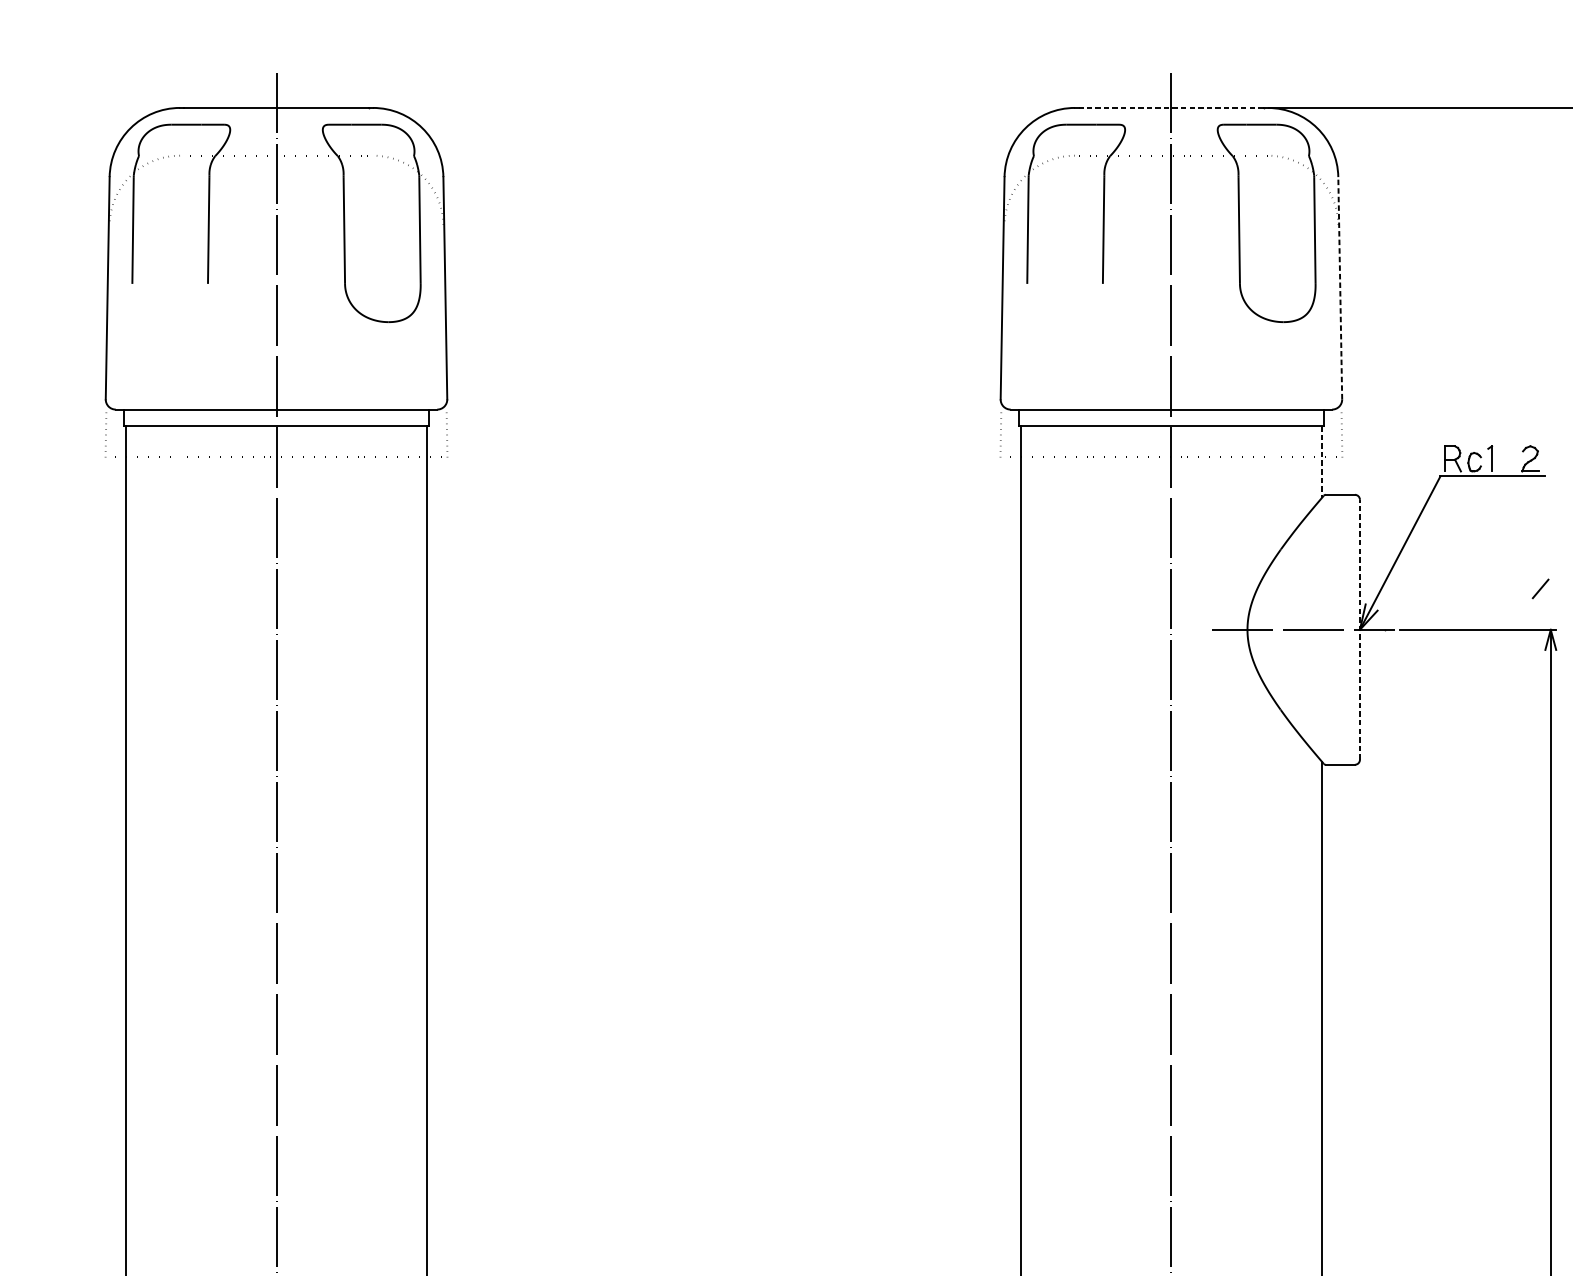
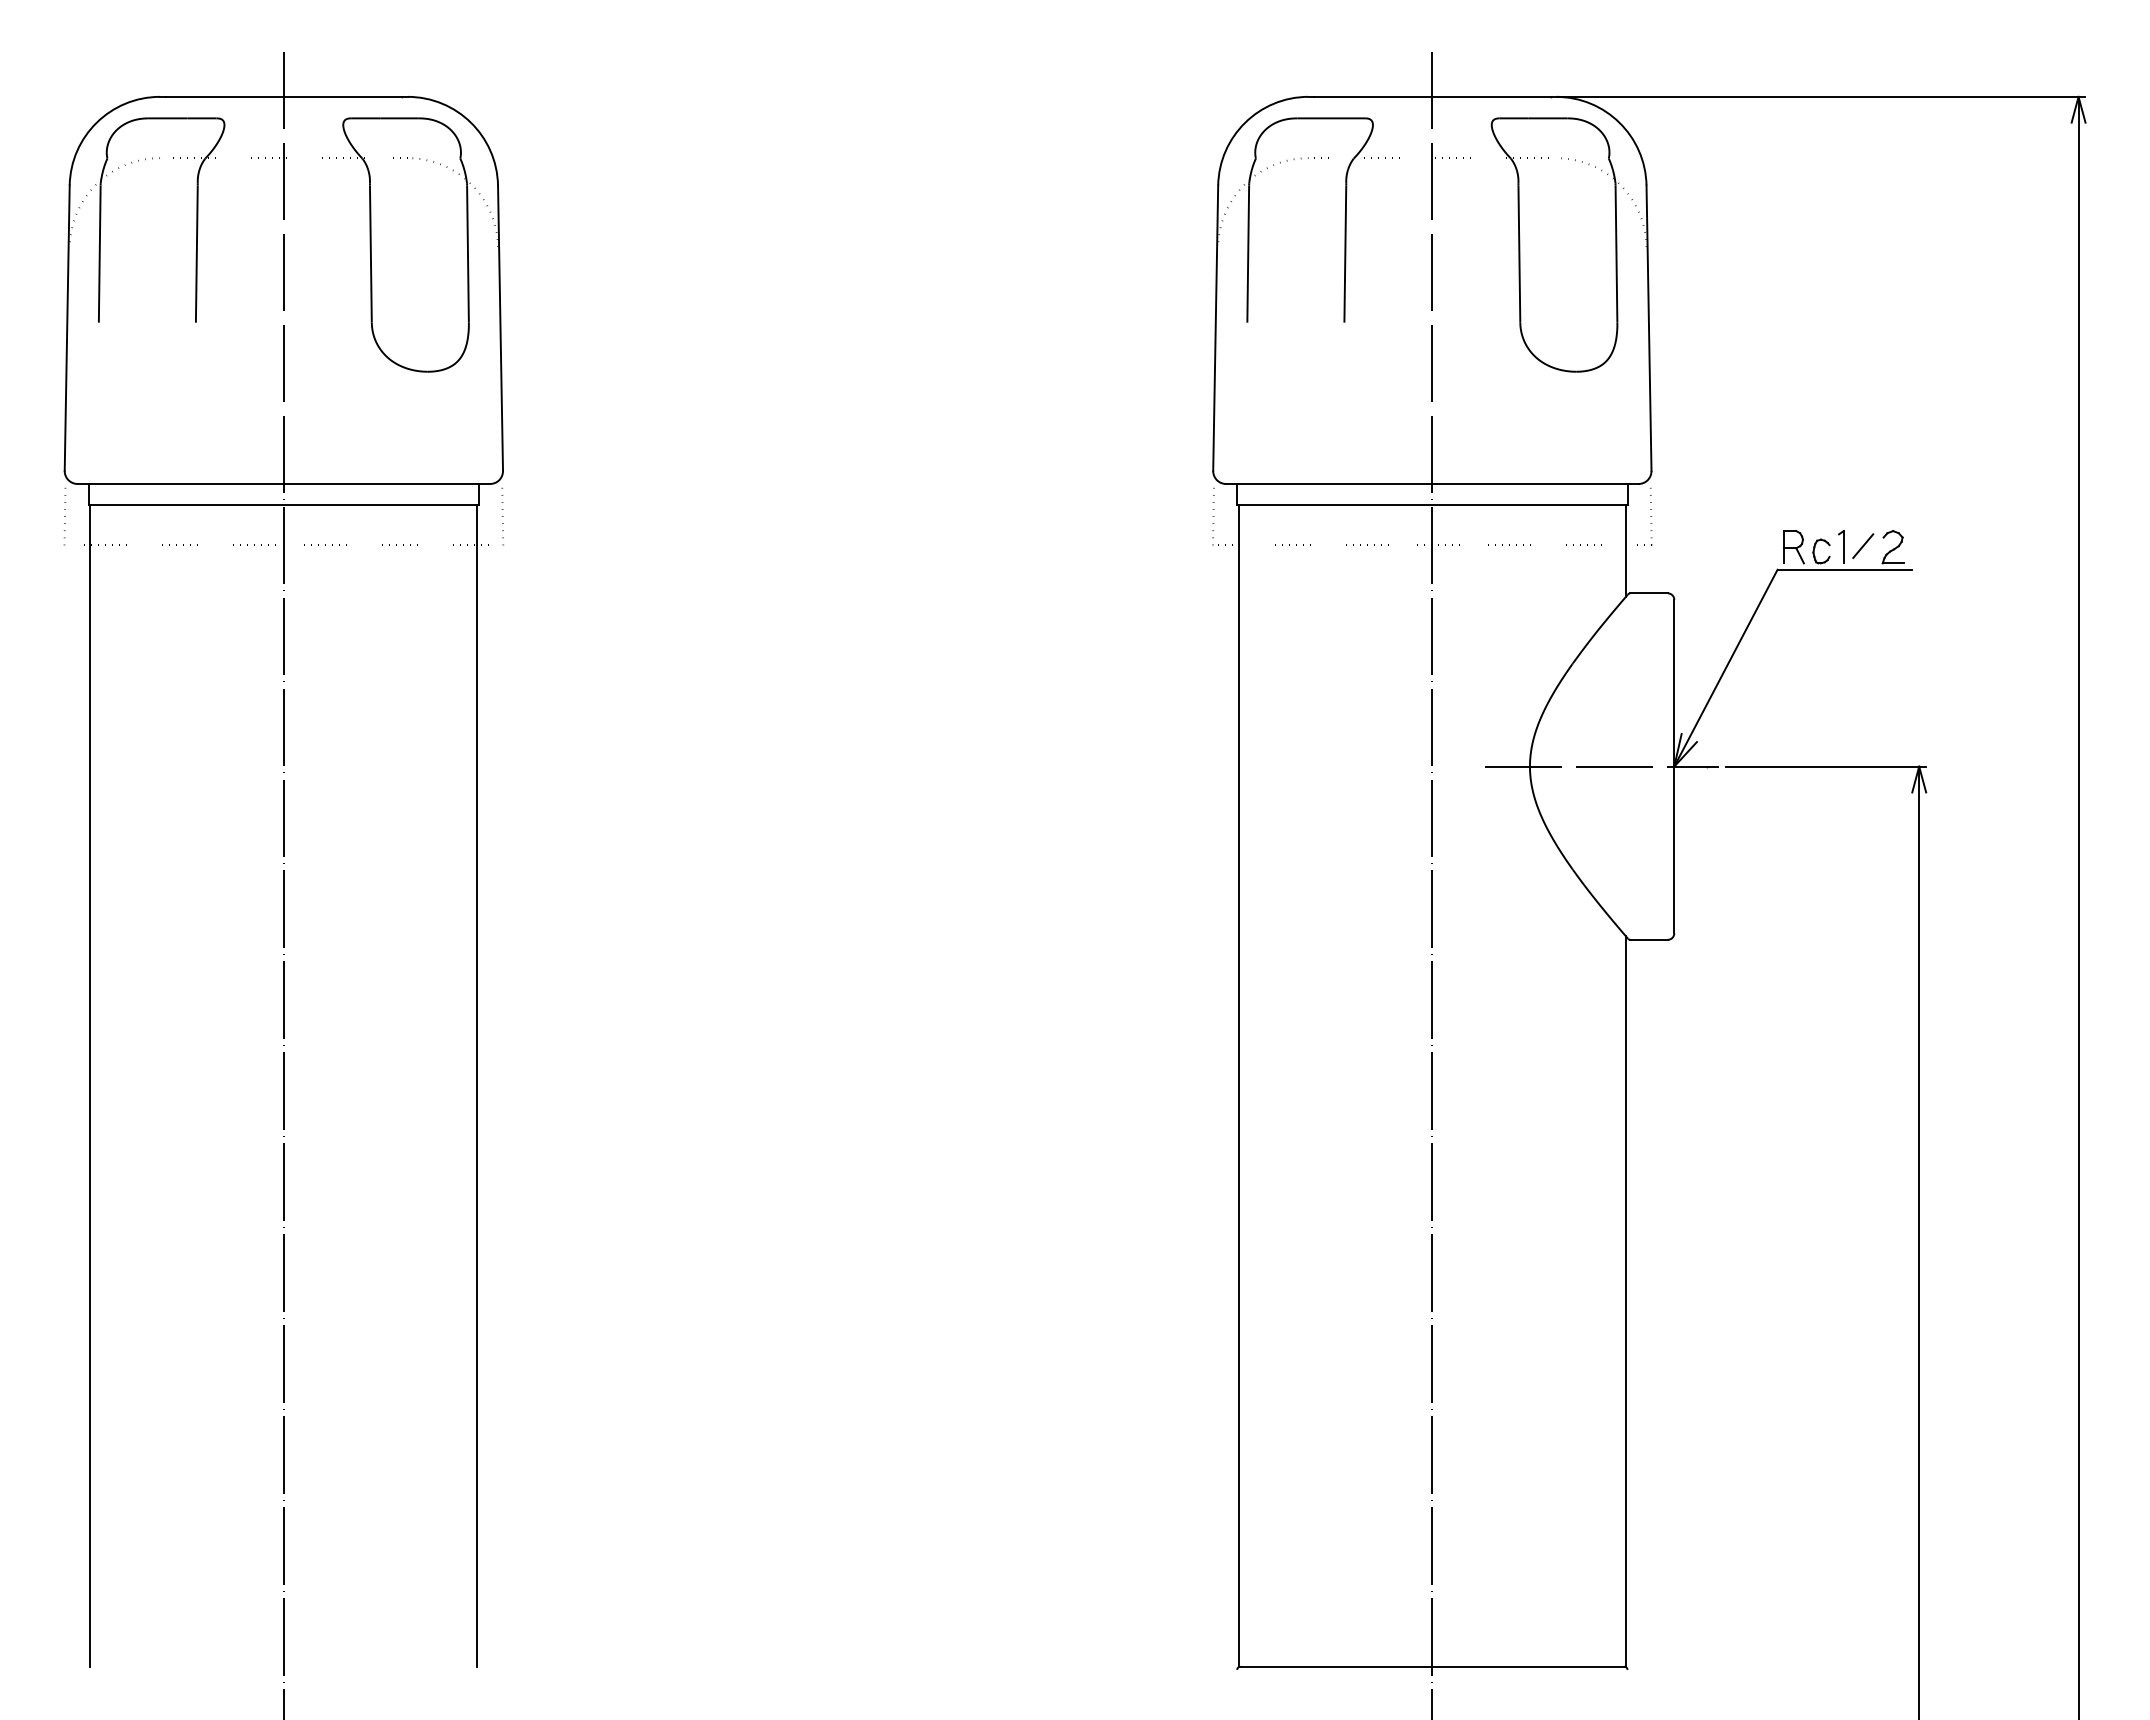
line: (1170, 107) -> (1431, 96), dashed -> solid
line: (1340, 288) -> (1649, 328), dashed -> solid
line: (1321, 462) -> (1625, 551), dashed -> solid
line: (1540, 588) -> (1863, 545), moved
line: (1360, 629) -> (1674, 766), dashed -> solid

